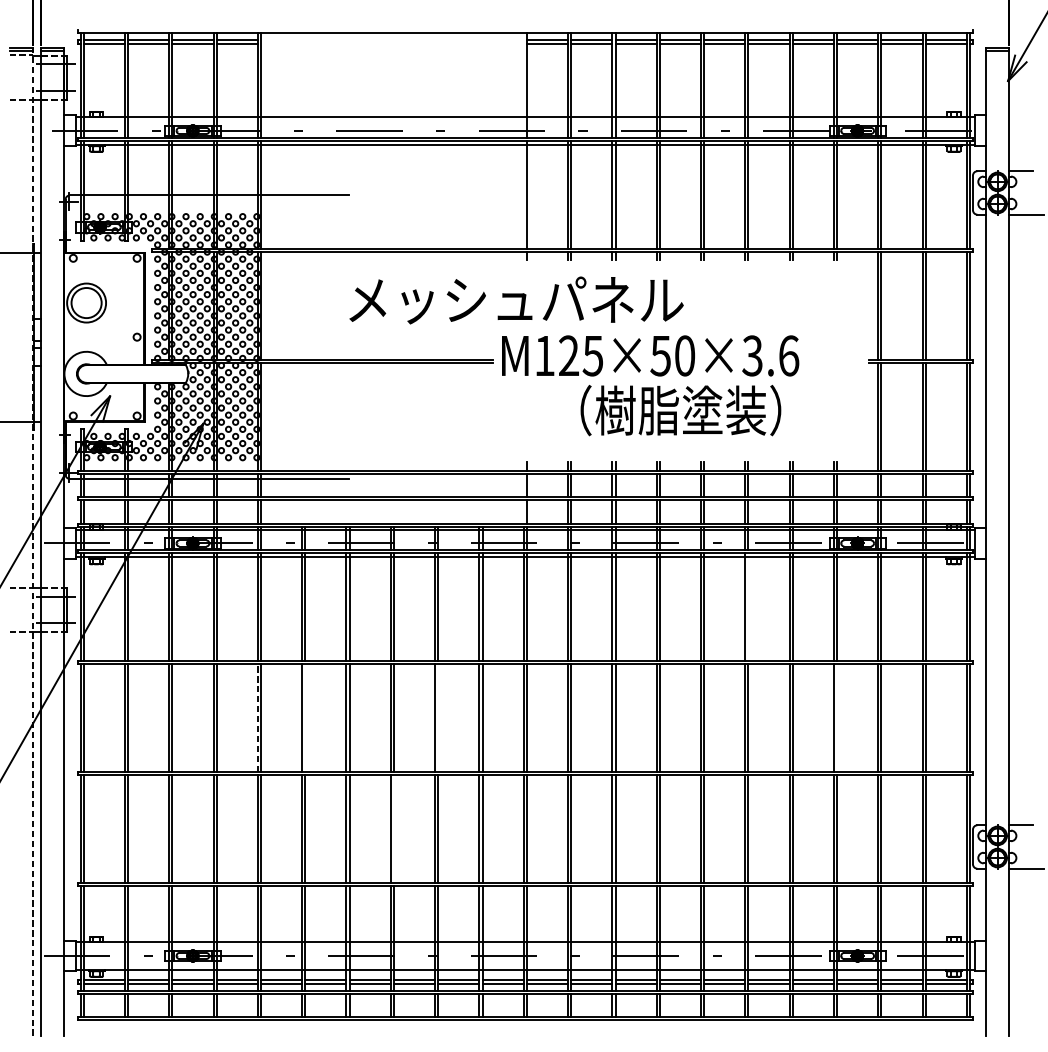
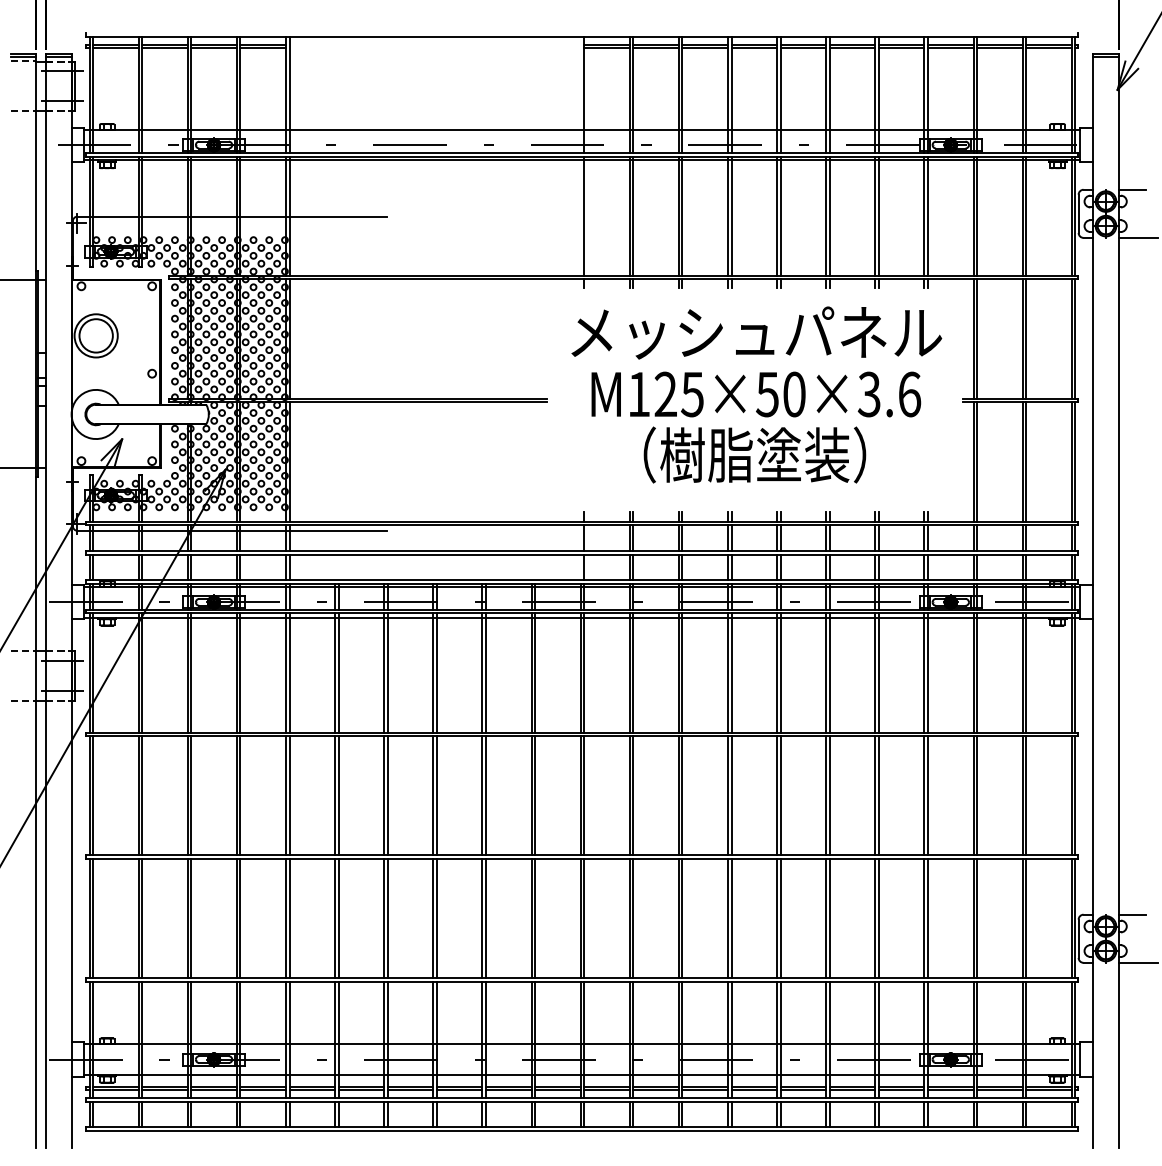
text: (516, 299) -> (756, 332), moved
text: (650, 355) -> (756, 394), moved
line: (32, 543) -> (36, 602), dashed -> solid
line: (748, 606) -> (829, 672), added
line: (257, 717) -> (285, 795), dashed -> solid
line: (305, 717) -> (338, 795), added
line: (437, 717) -> (485, 795), added
line: (836, 717) -> (927, 795), added
line: (393, 828) -> (436, 918), added

